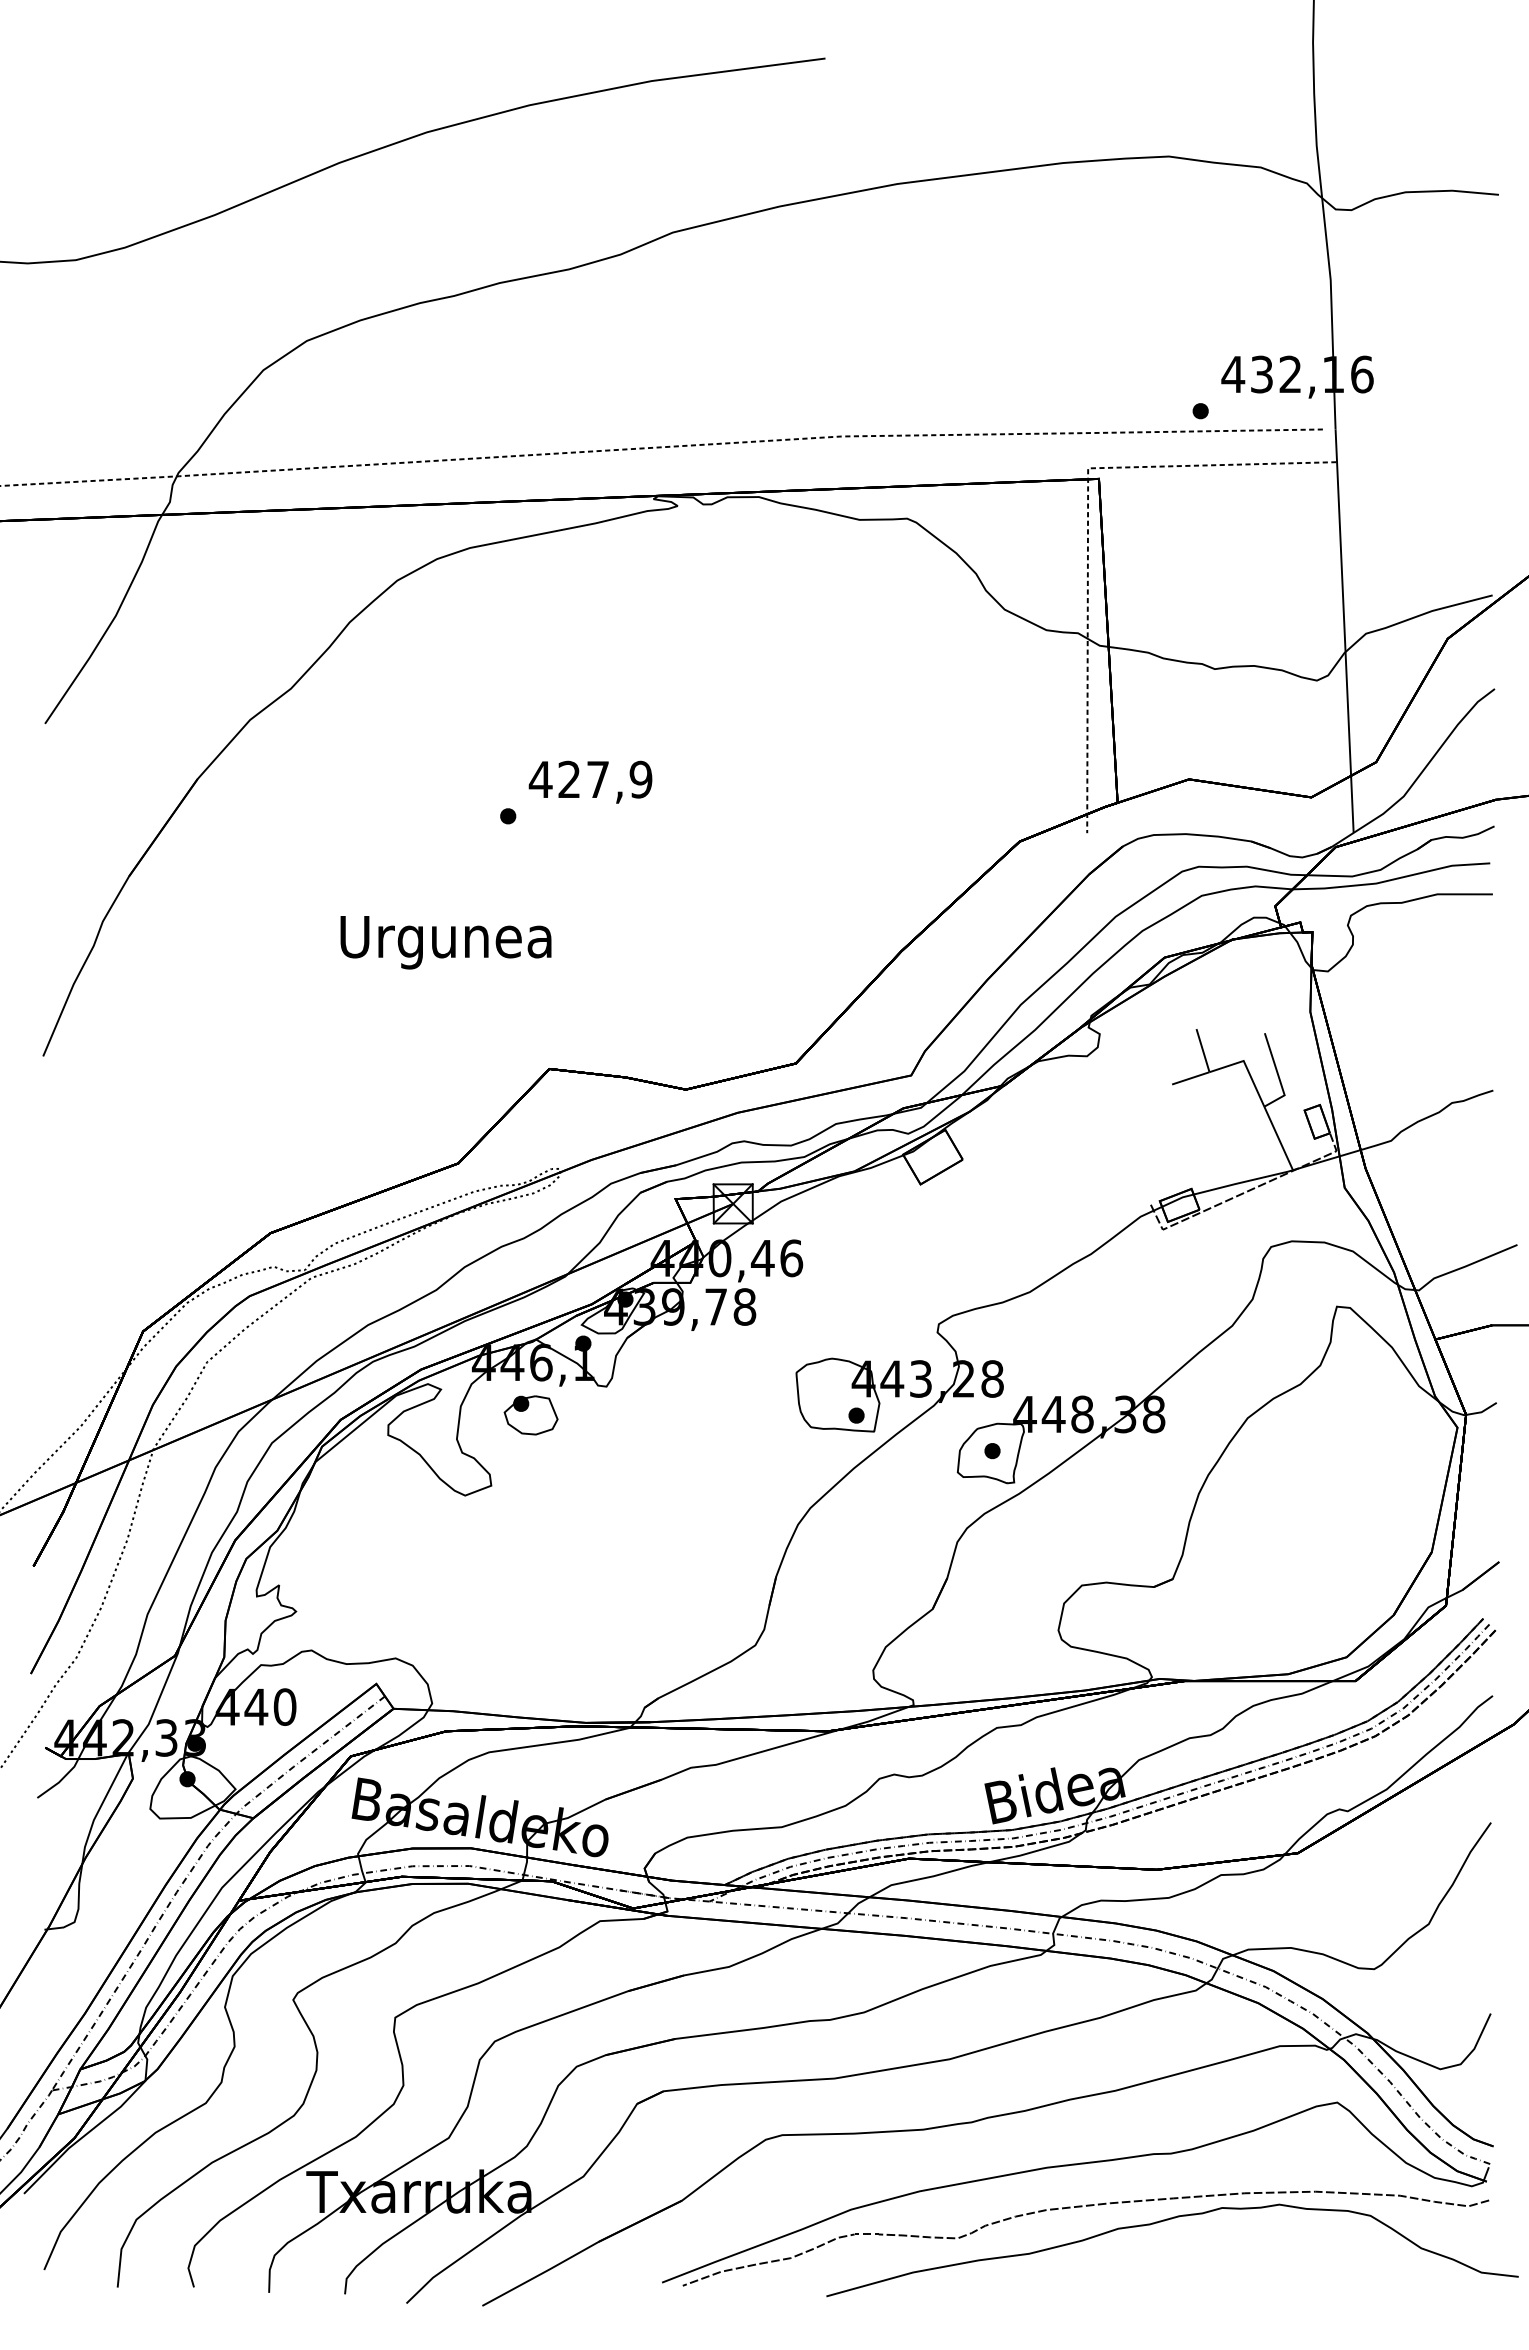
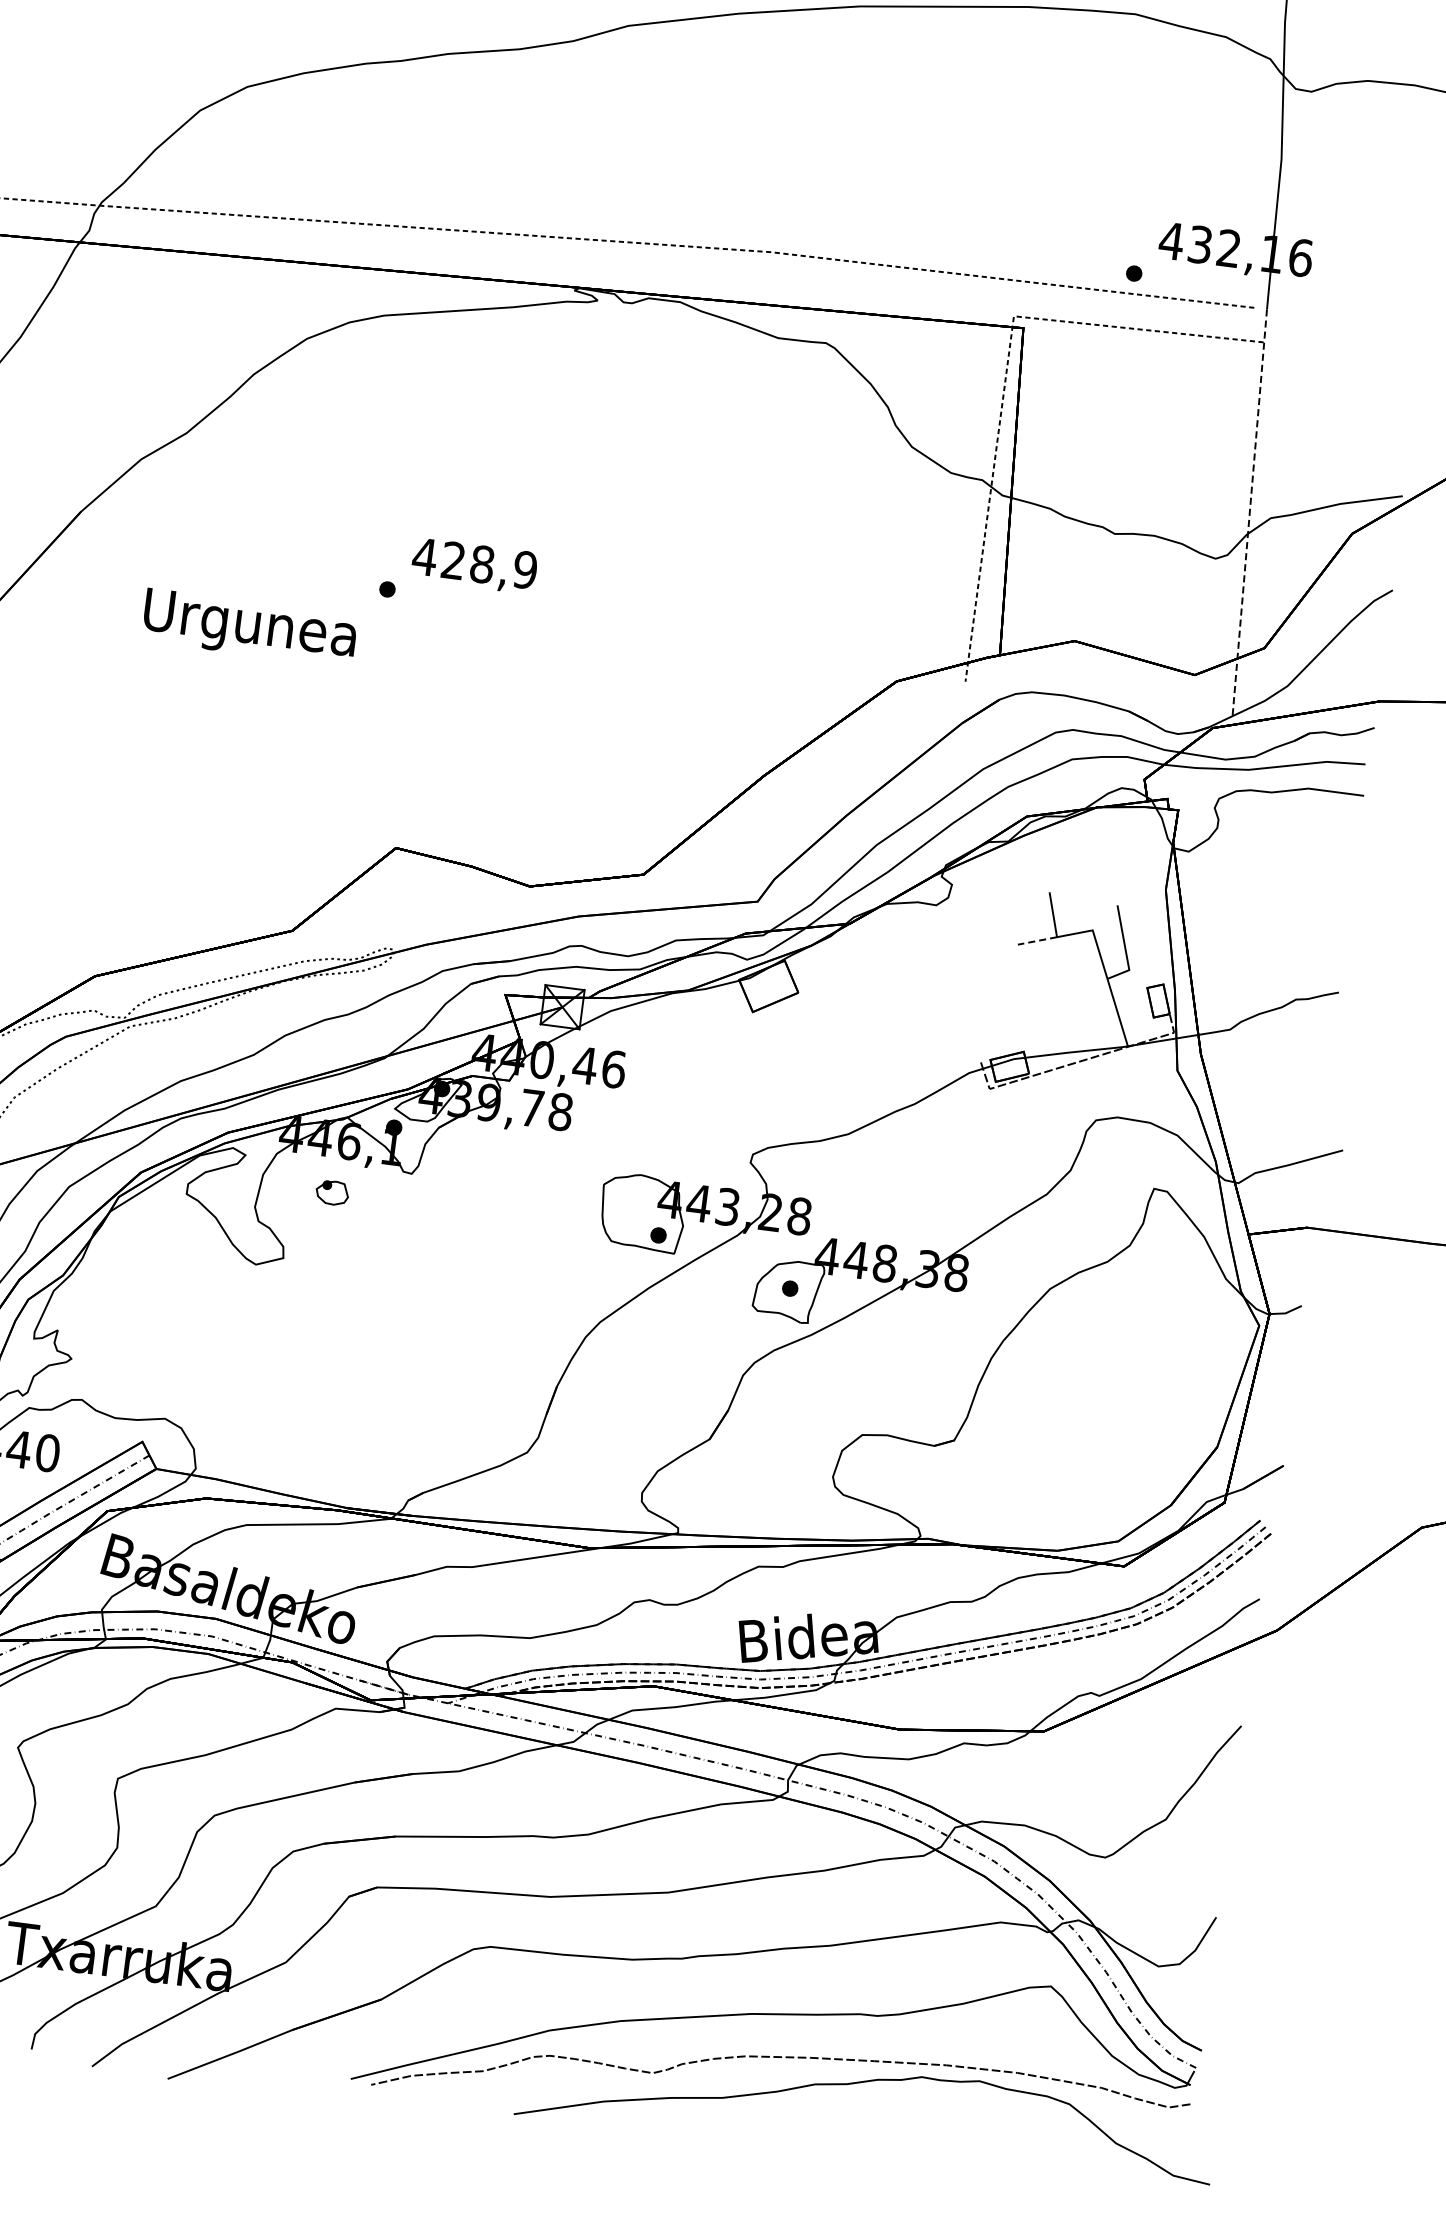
line: (1344, 631) -> (1249, 513), solid -> dashed
text: (598, 779) -> (482, 564), 427,9 -> 428,9
text: (445, 942) -> (249, 627), moved
line: (1190, 1078) -> (1037, 941), solid -> dashed
part: (530, 1415) -> (331, 1192), size x0.6

